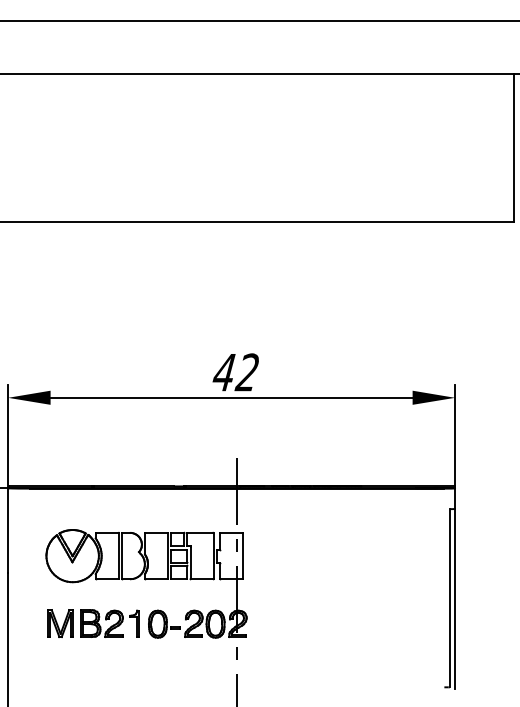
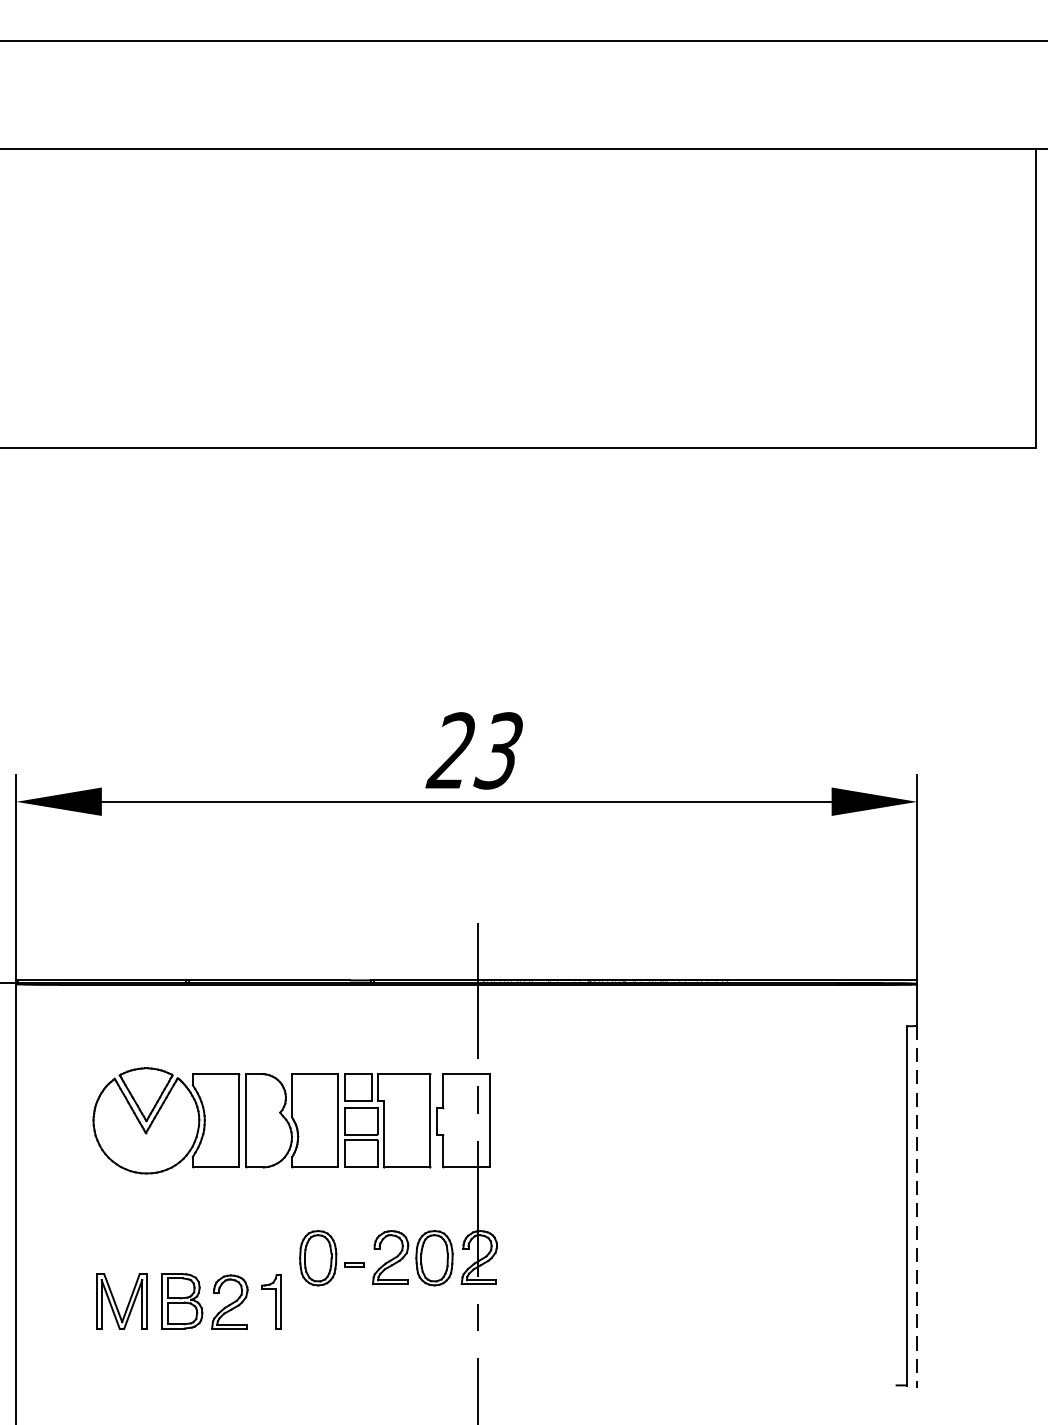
text: (235, 372) -> (474, 750), 42 -> 23
line: (455, 598) -> (918, 1206), solid -> dashed
part: (93, 623) -> (188, 1301), moved

